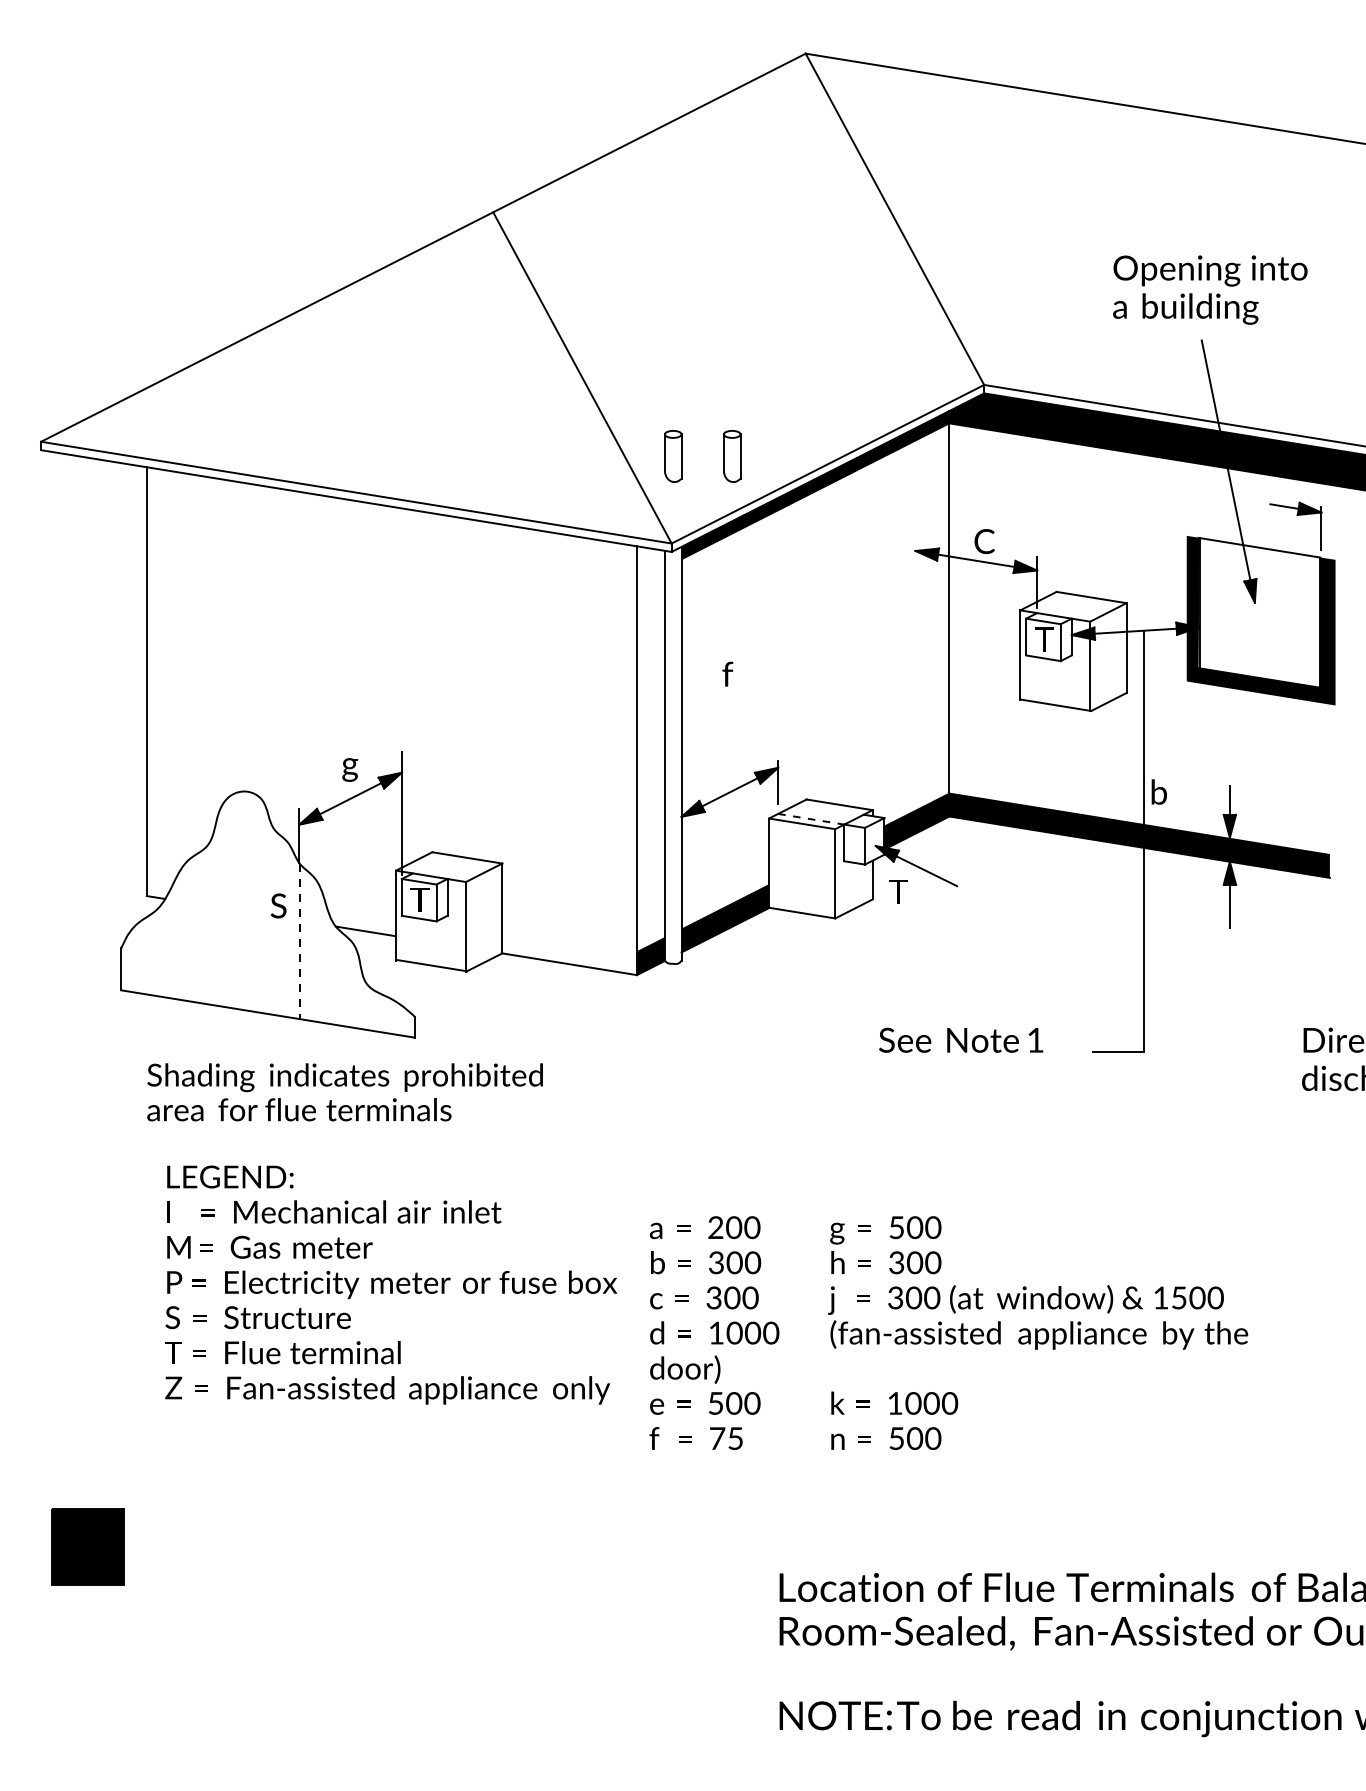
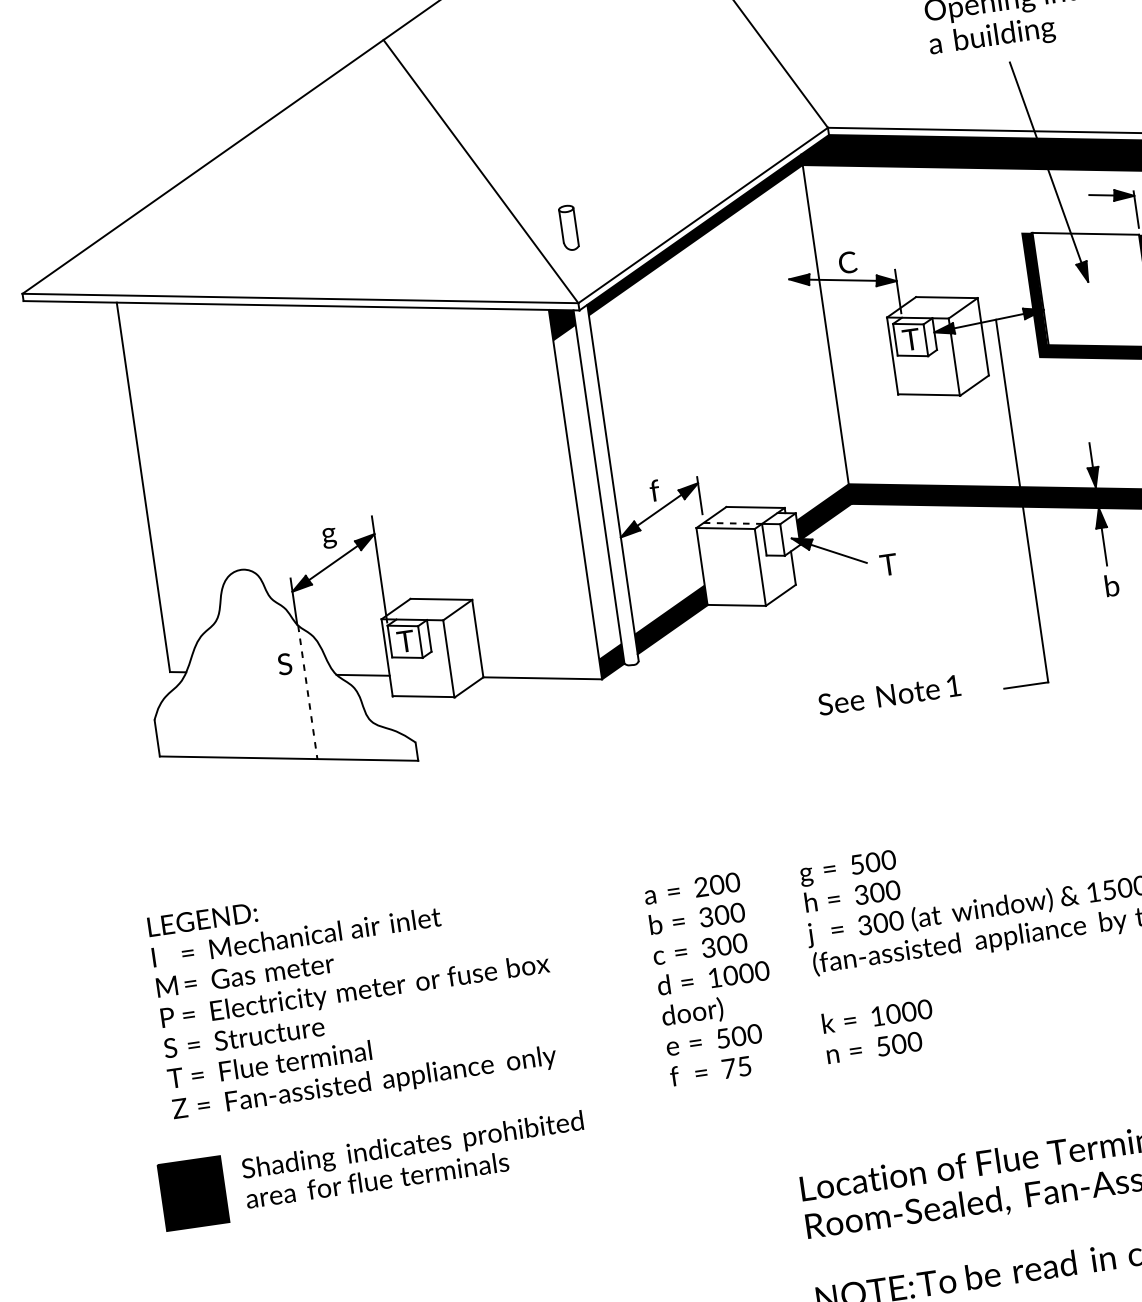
part: (732, 456) -> (620, 220), removed
fill: (650, 564) -> (562, 323), added
text: (727, 673) -> (654, 490), moved
text: (1158, 791) -> (1111, 585), moved
text: (898, 891) -> (888, 564), moved
text: (344, 1092) -> (414, 1159), moved
text: (391, 1284) -> (354, 992), moved
part: (87, 1546) -> (192, 1193), moved

